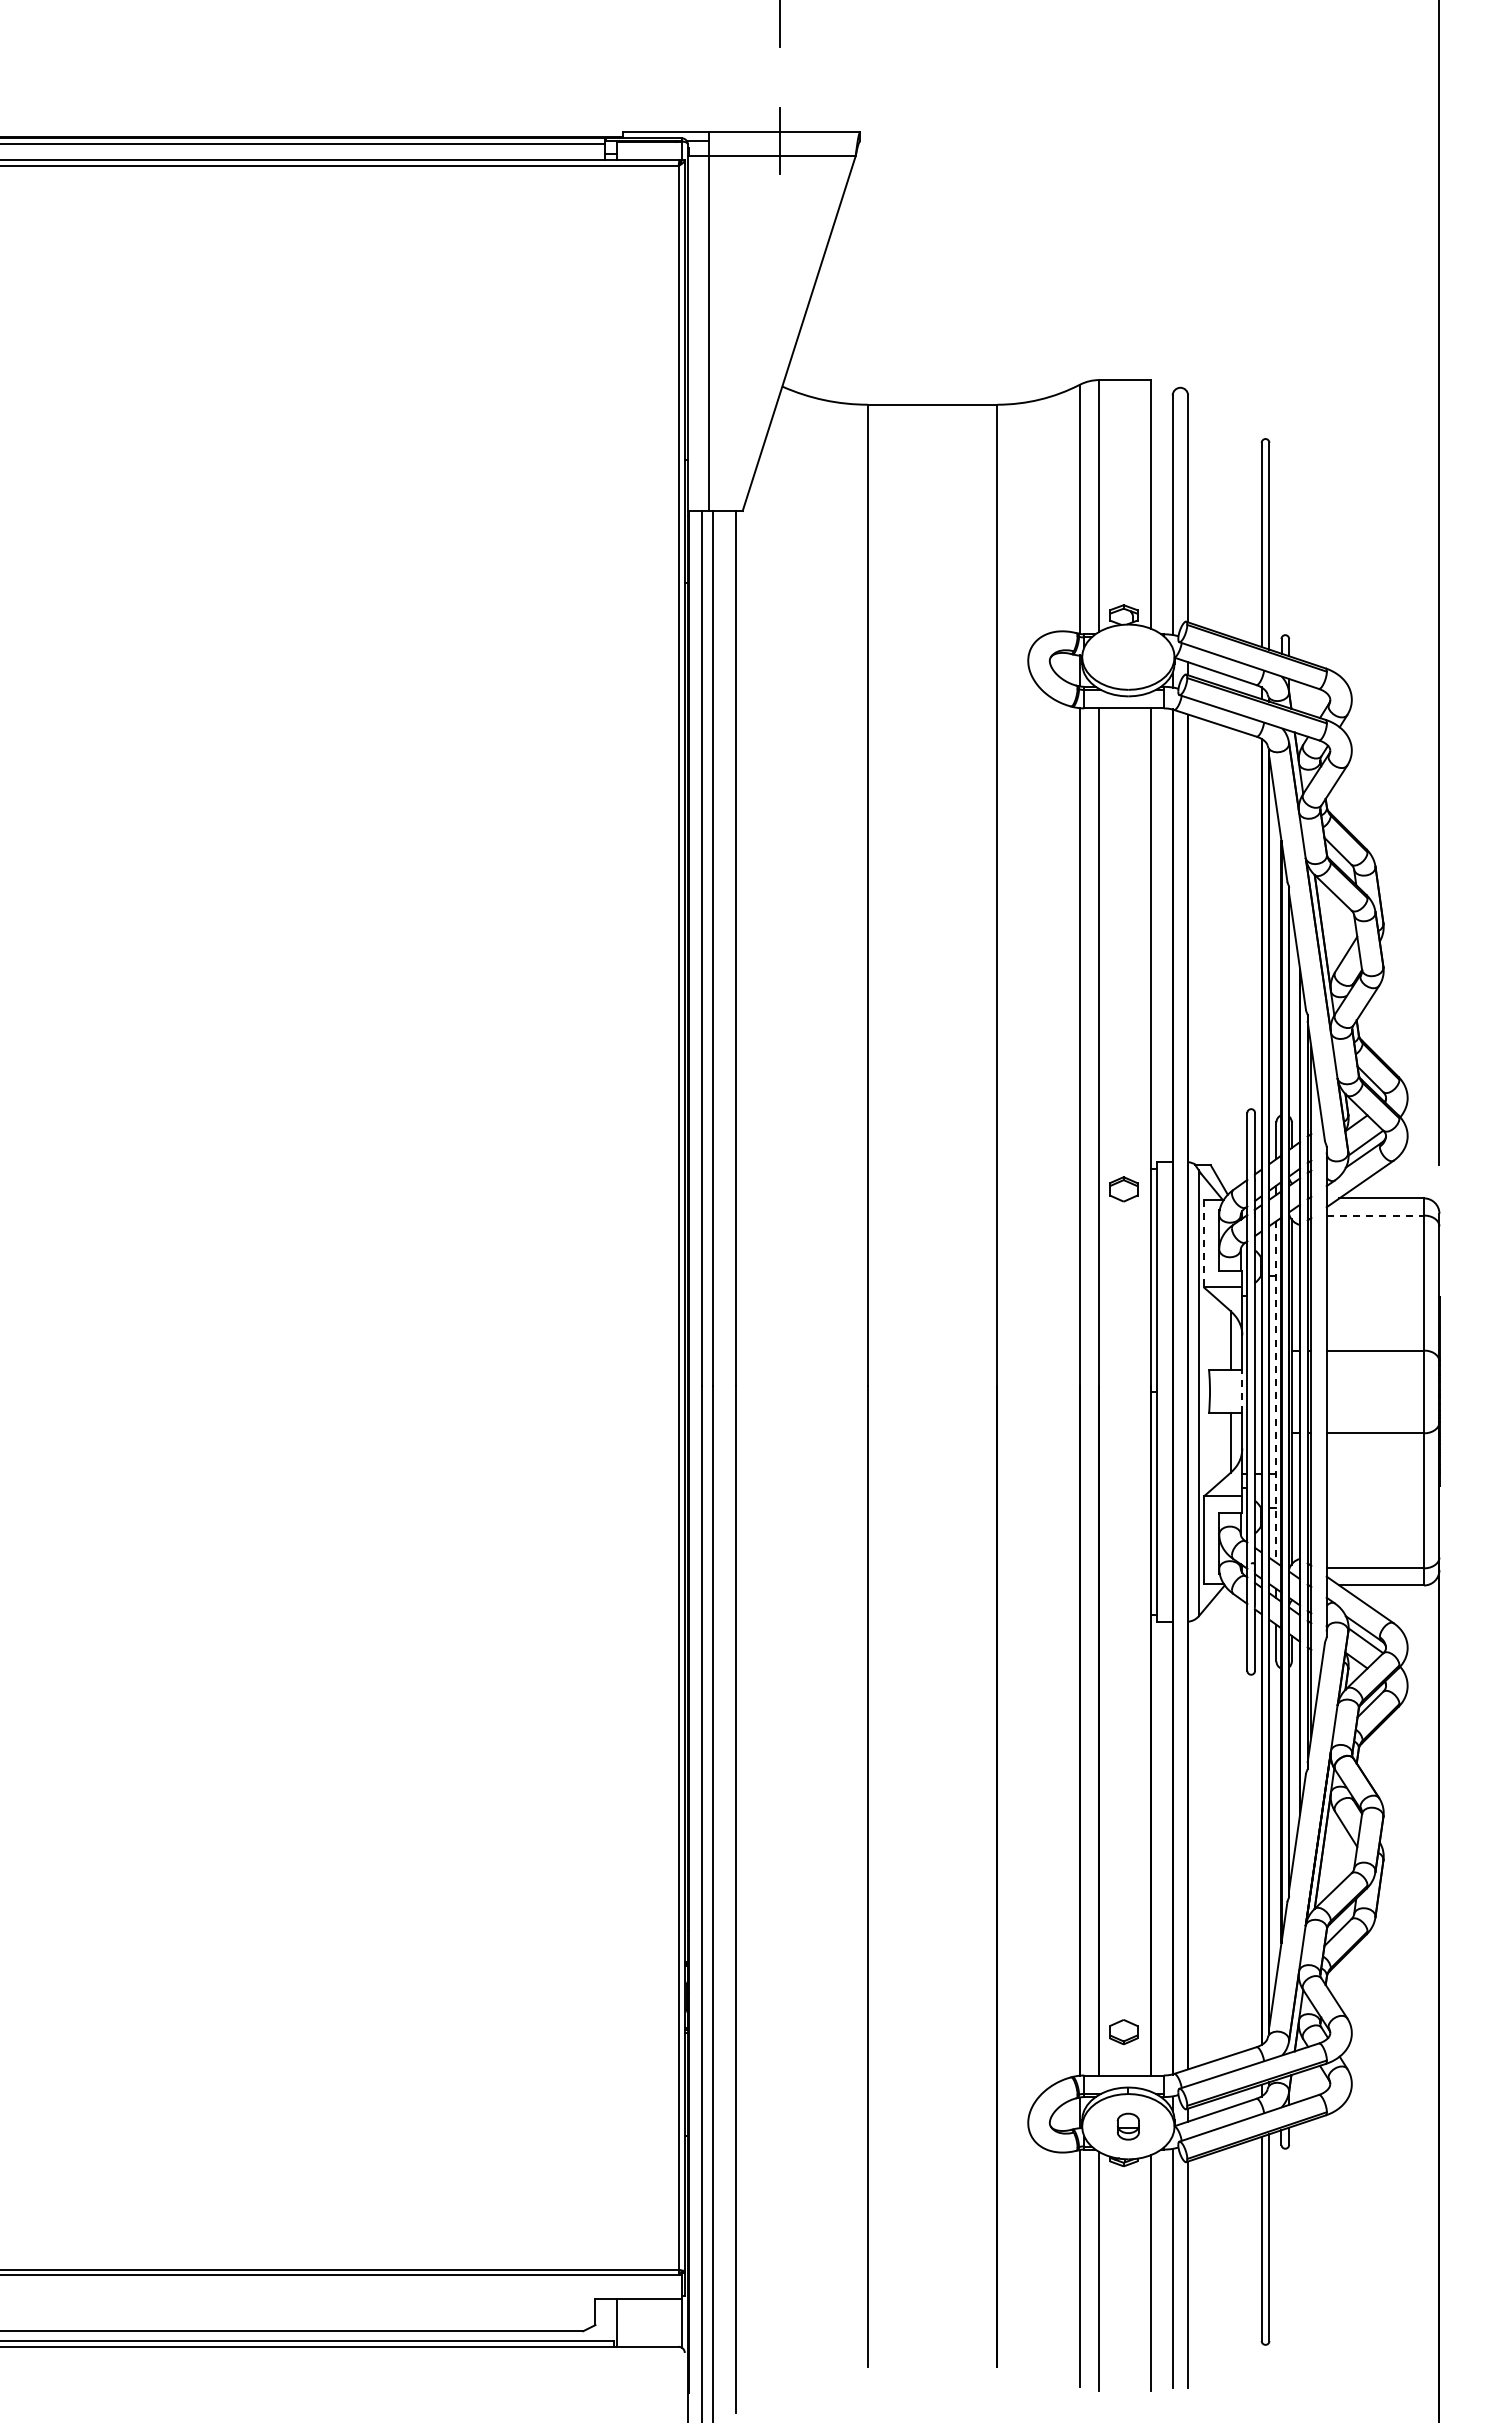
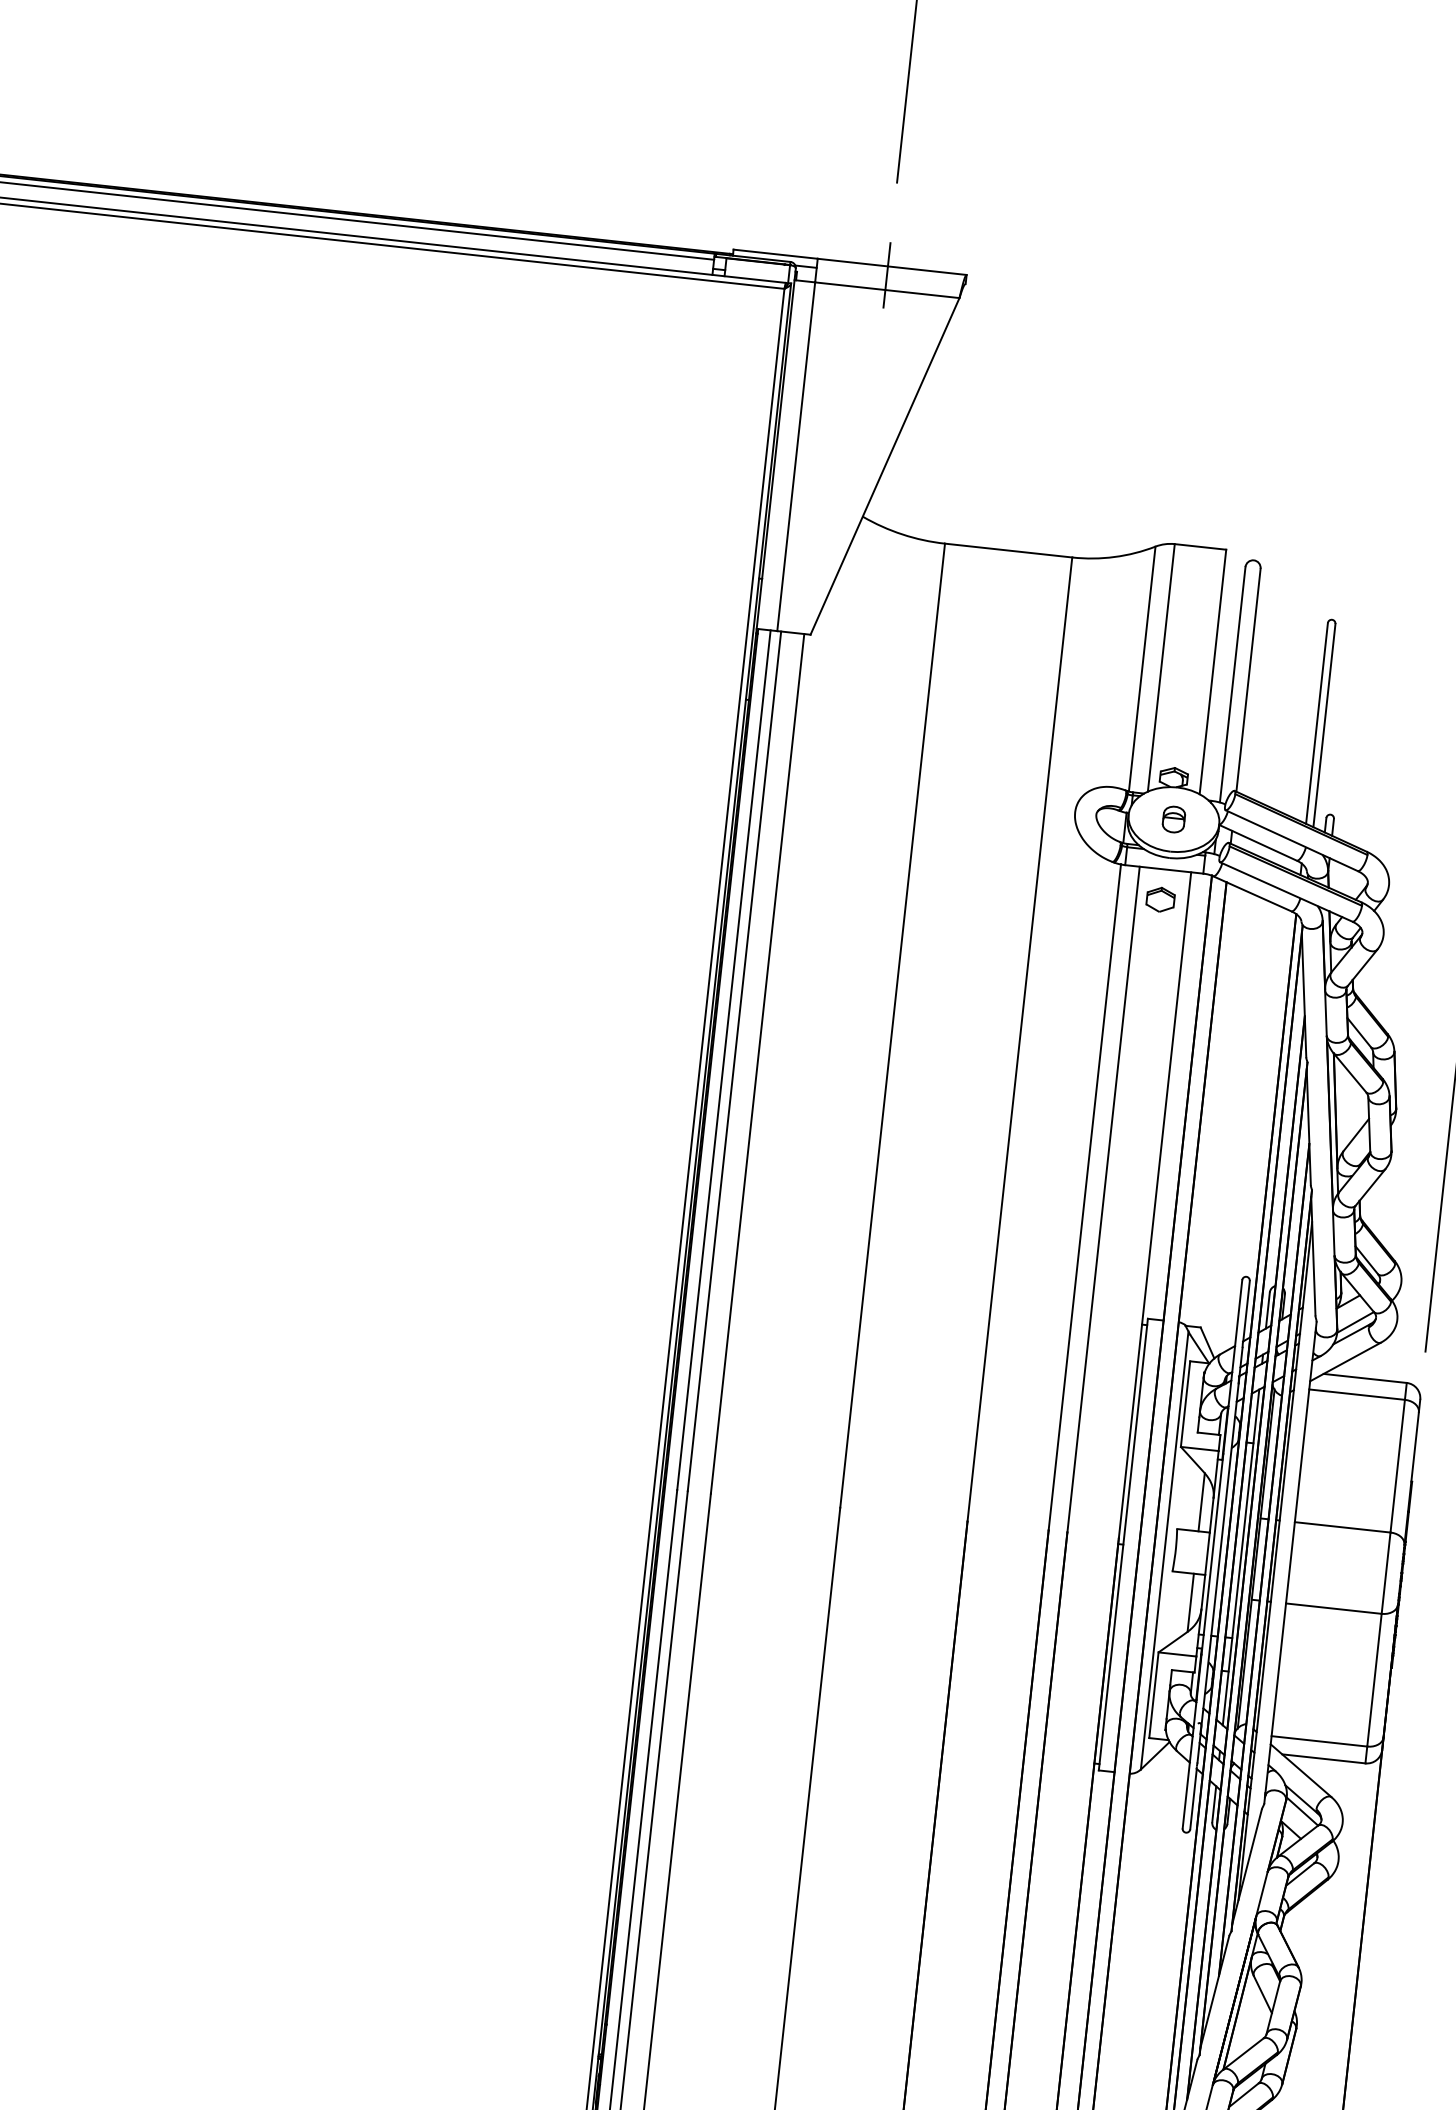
part: (1127, 657) -> (1173, 819), added
part: (1123, 1189) -> (1160, 899), moved
line: (1375, 1215) -> (1357, 1394), dashed -> solid
line: (1203, 1243) -> (1185, 1403), dashed -> solid
line: (1242, 1391) -> (1207, 1553), dashed -> solid
line: (1276, 1391) -> (1241, 1556), dashed -> solid

